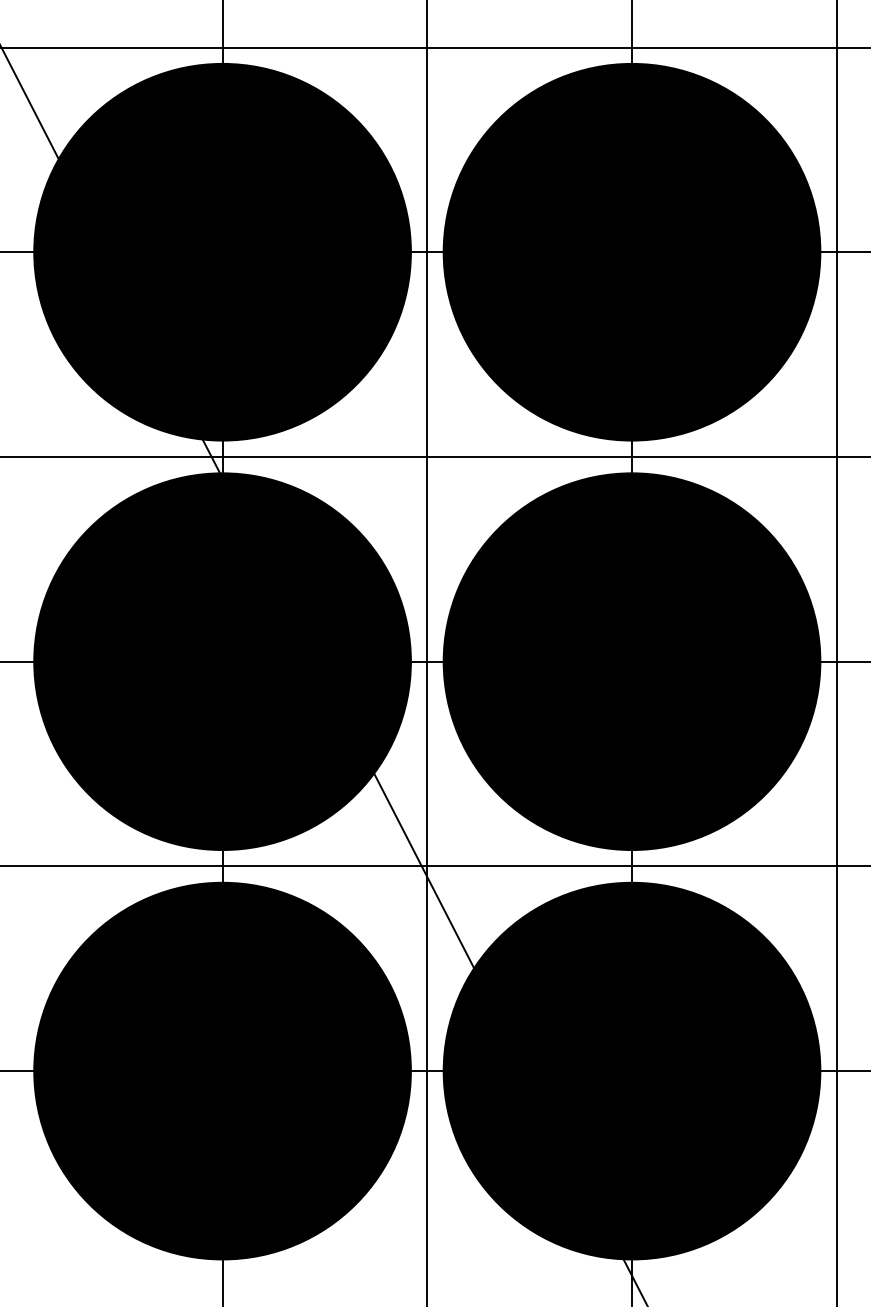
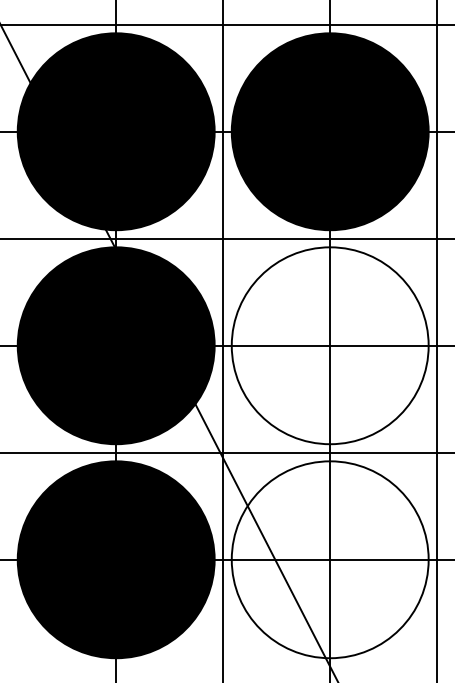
fill: (630, 661) -> (329, 345), removed
fill: (630, 1070) -> (329, 559), removed

